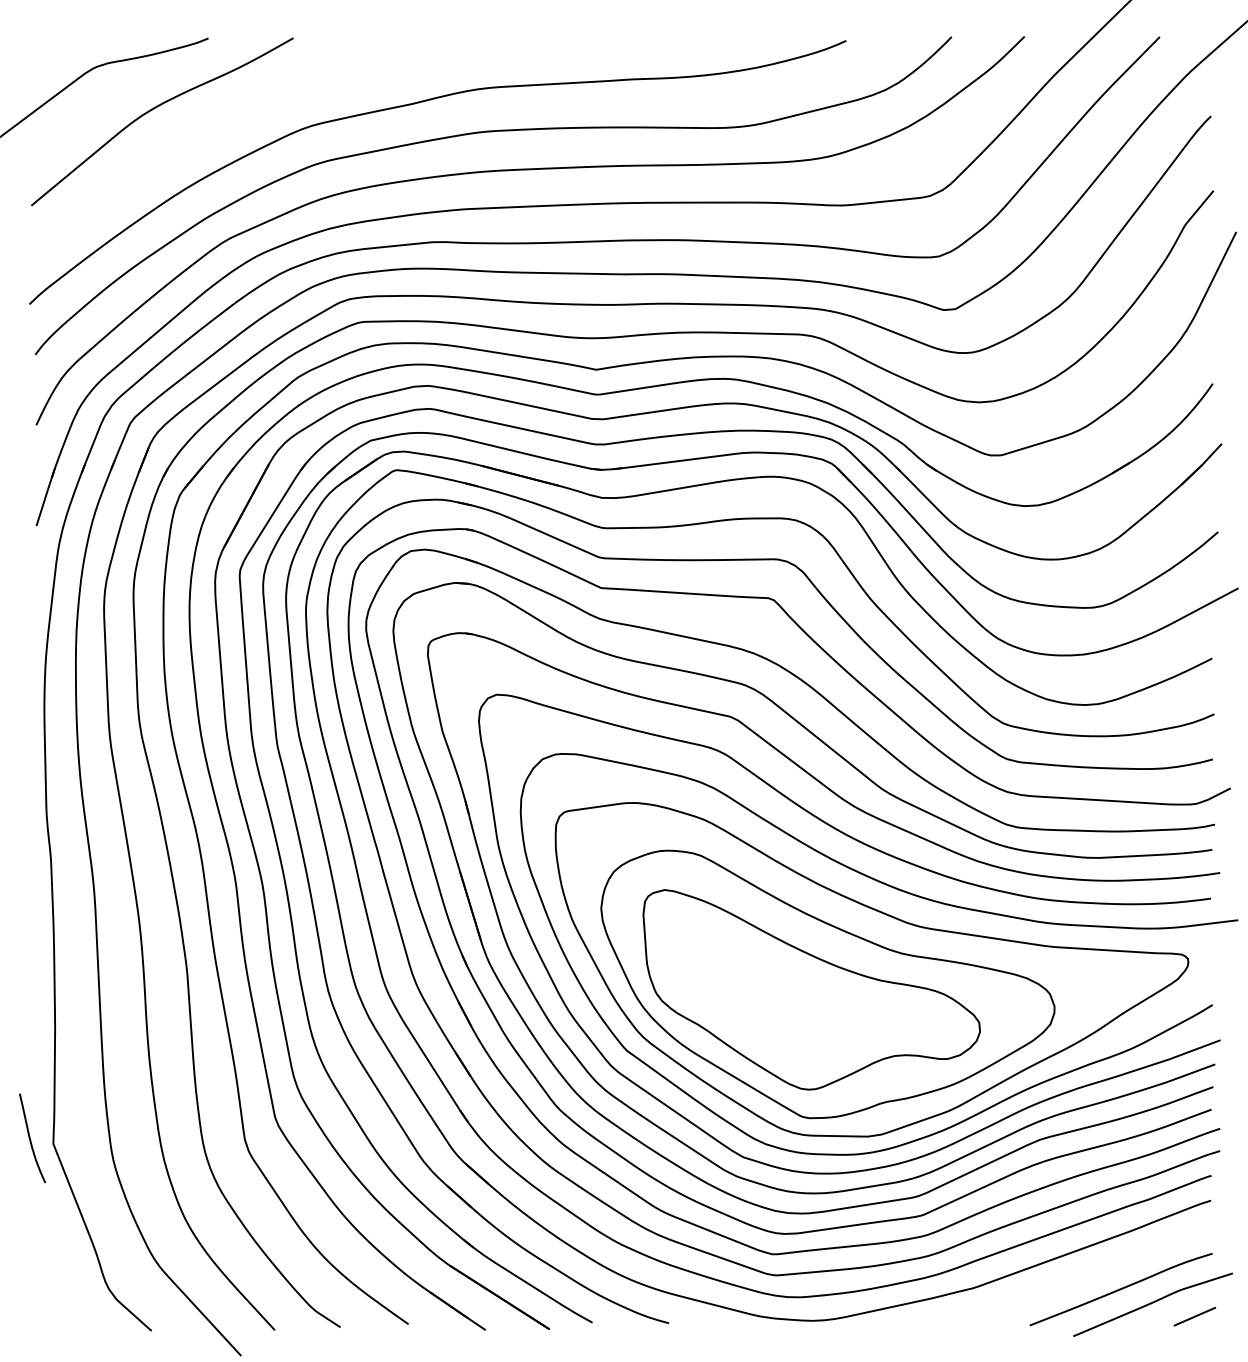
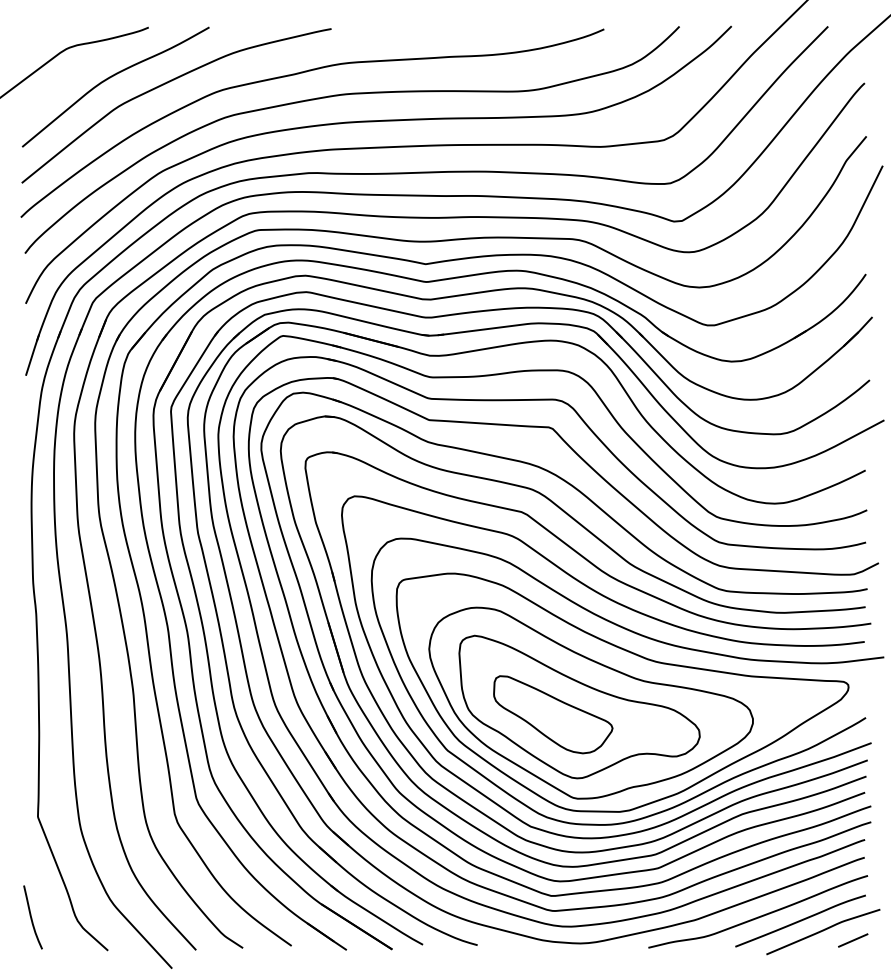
curve: (232, 117) -> (165, 84), added
part: (774, 1000) -> (552, 714), added
curve: (30, 1138) -> (31, 917), moved
curve: (1064, 1282) -> (760, 916), added

